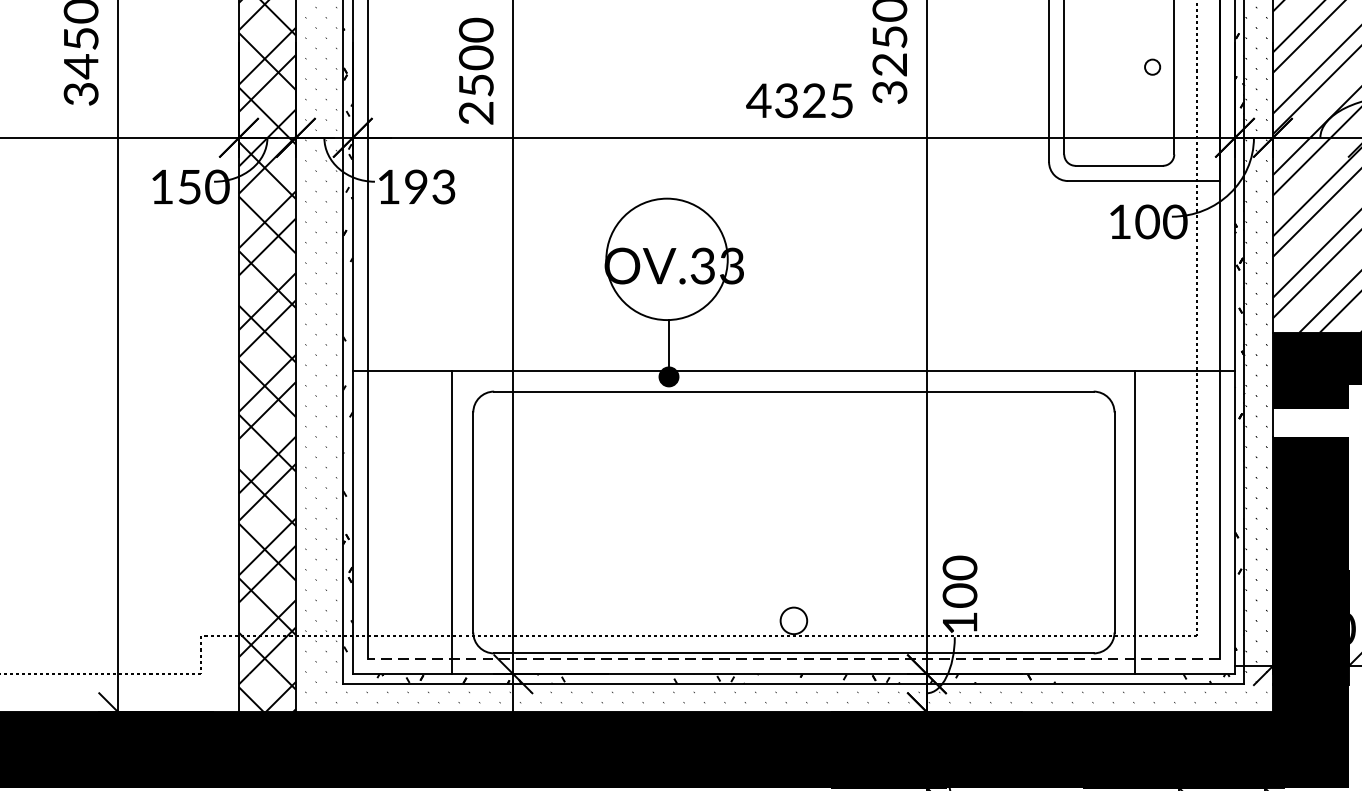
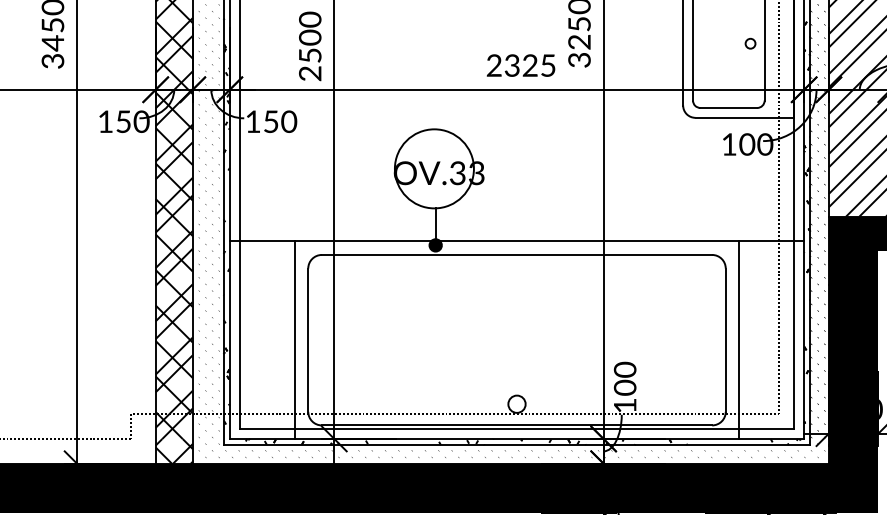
text: (757, 100) -> (493, 65), 4325 -> 2325
text: (430, 186) -> (280, 121), 193 -> 150
fill: (1310, 423) -> (853, 275), added
line: (793, 659) -> (516, 429), dashed -> solid

